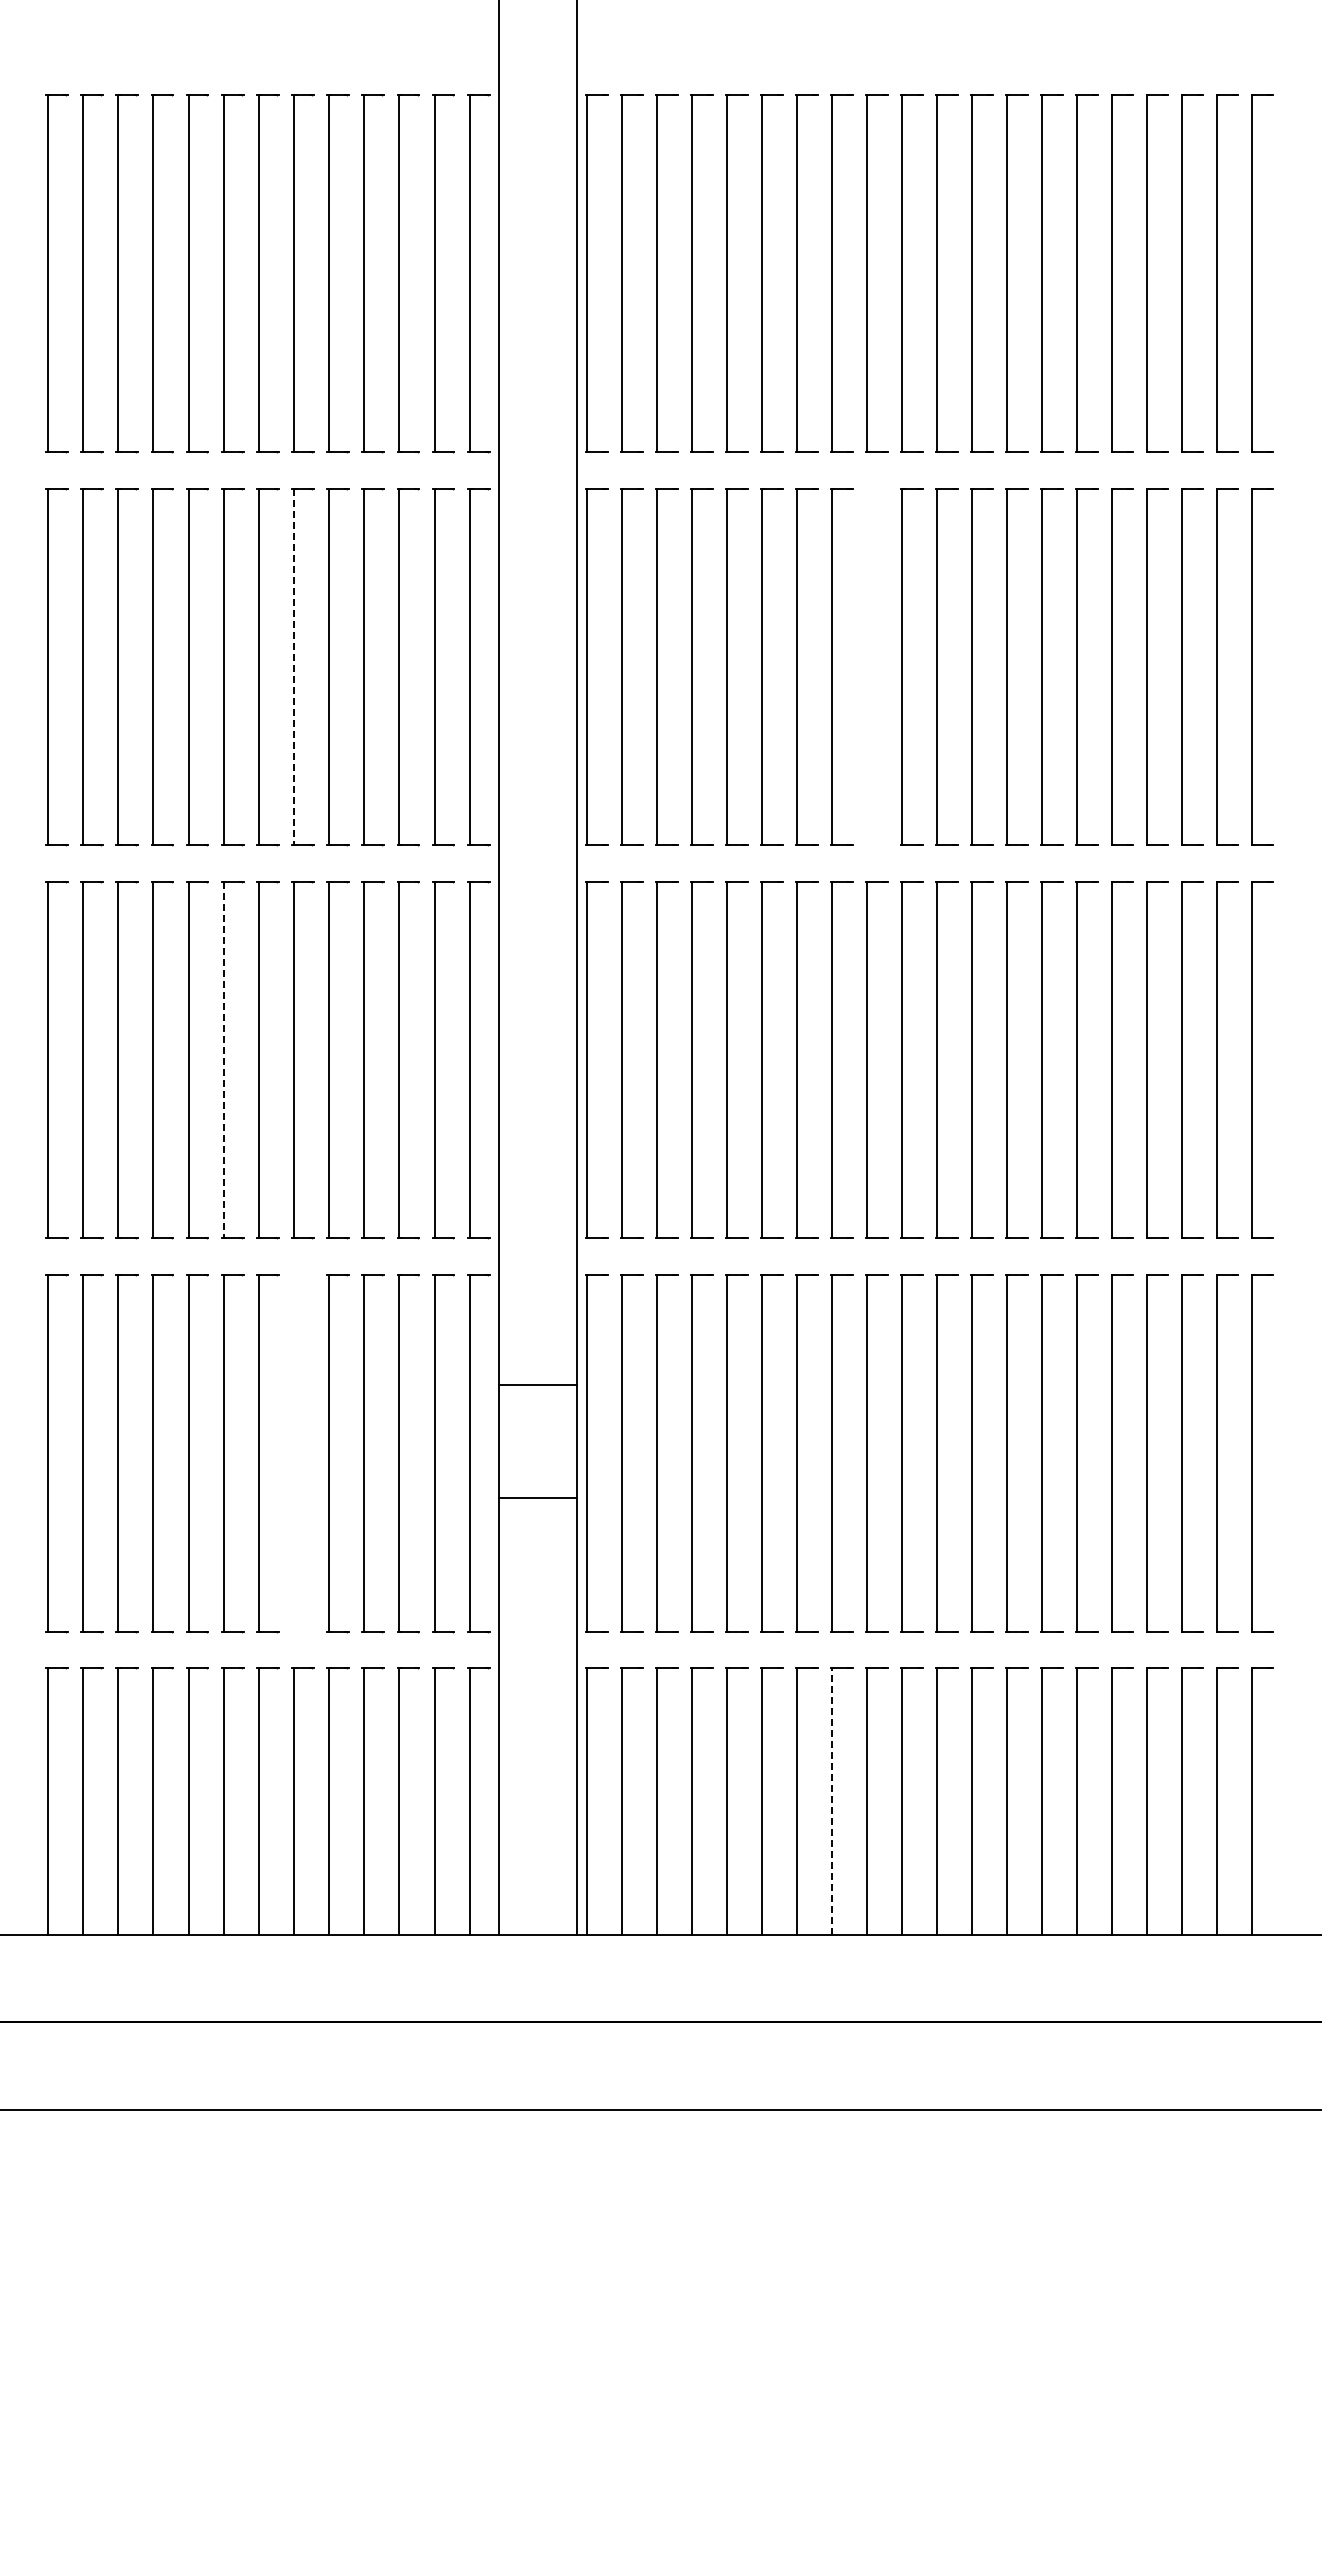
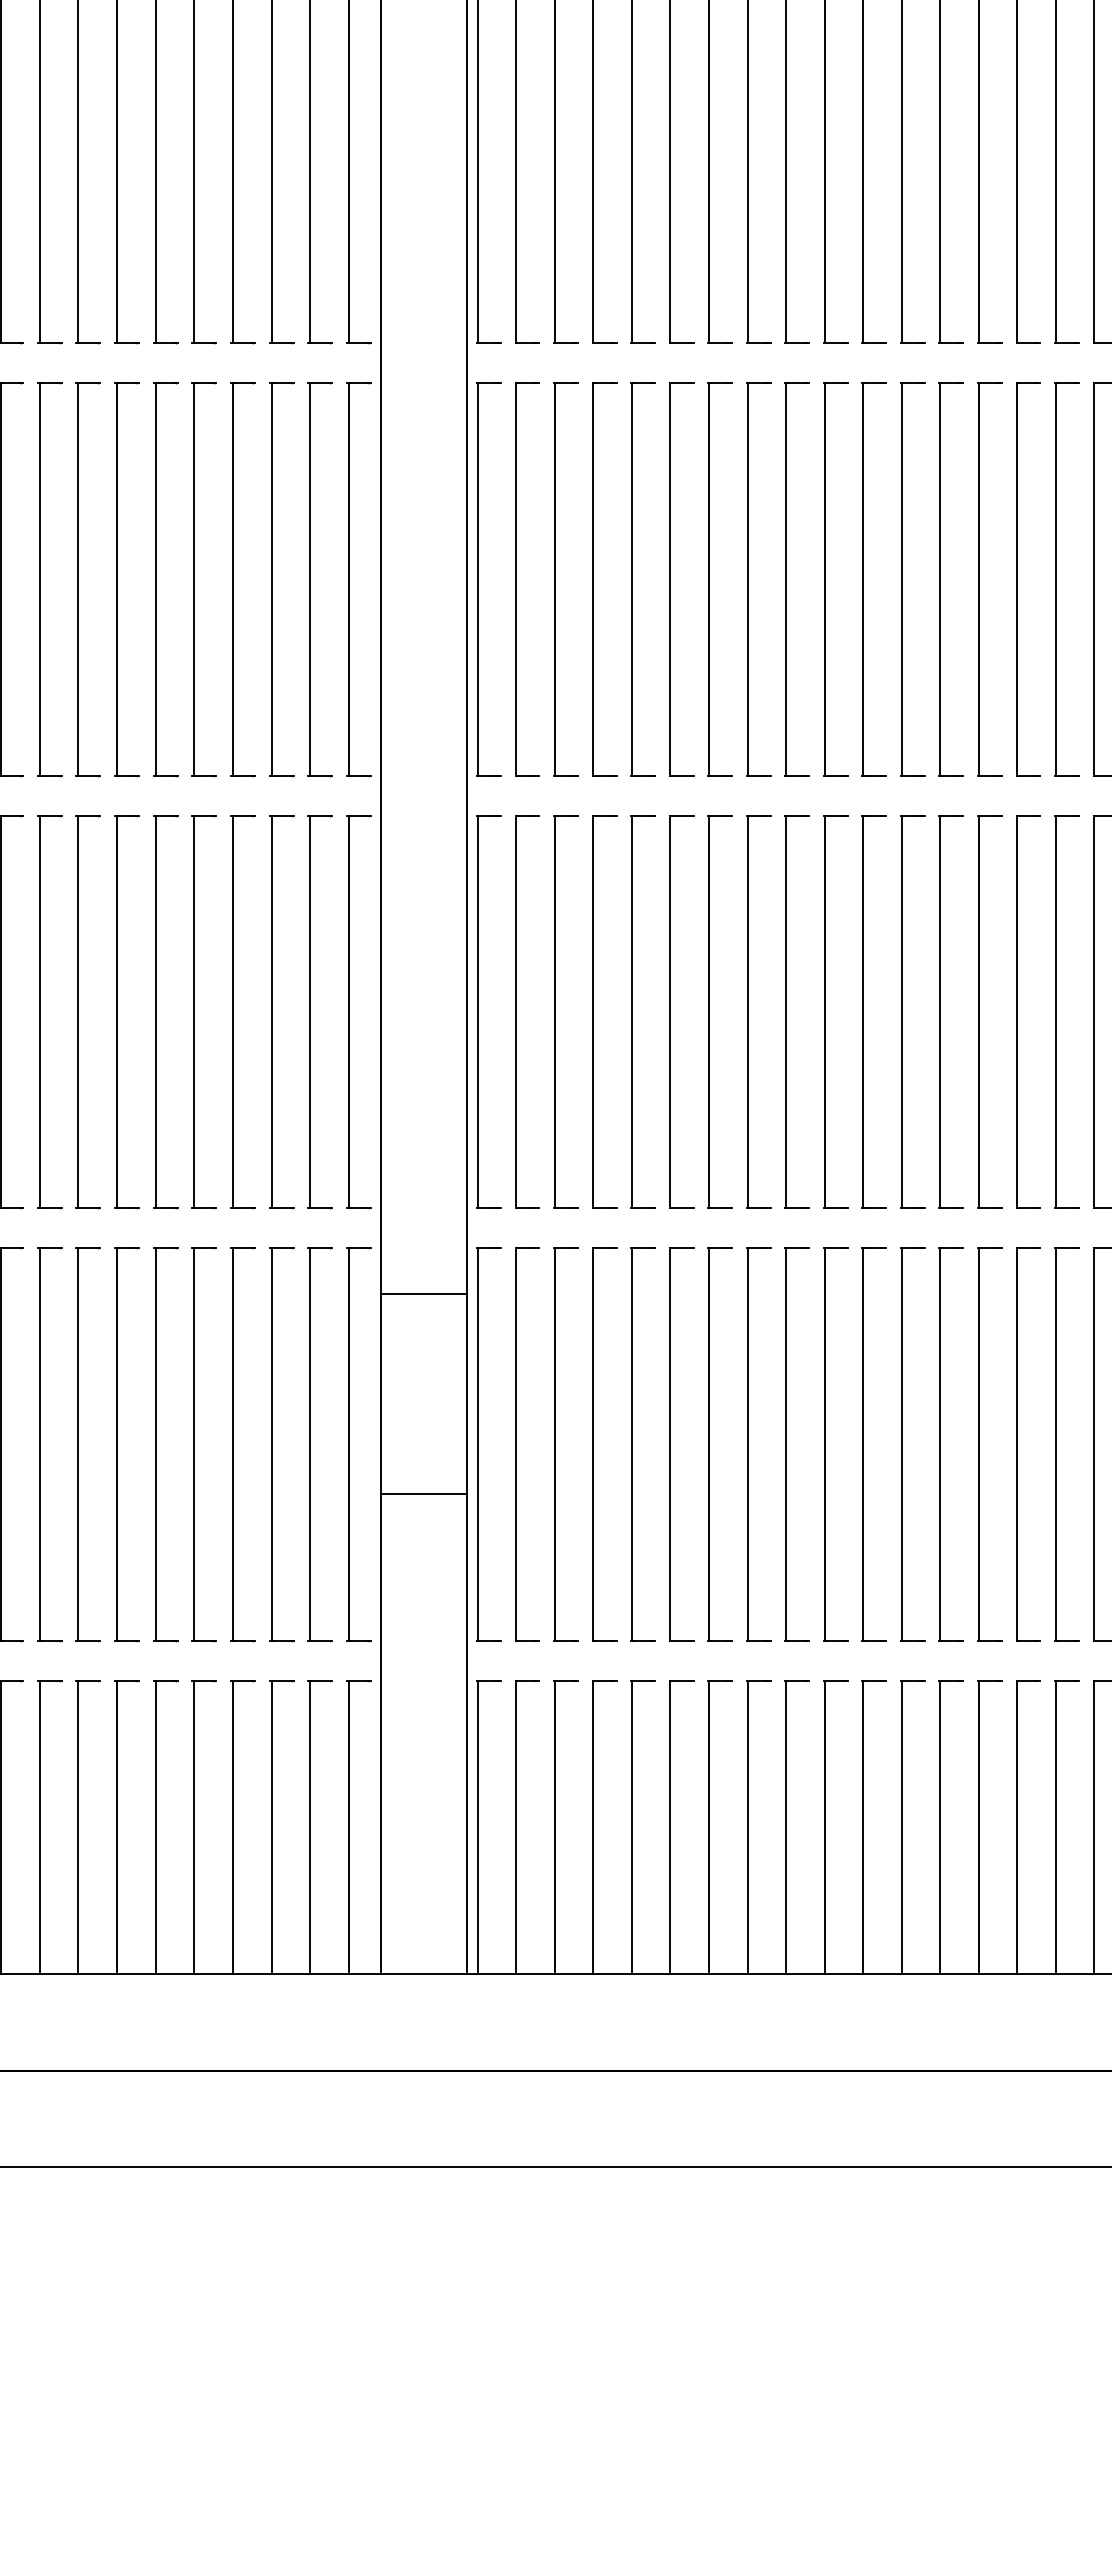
part: (867, 666) -> (786, 579), added
line: (293, 667) -> (155, 580), dashed -> solid
line: (223, 1060) -> (78, 1012), dashed -> solid
line: (537, 1384) -> (423, 1294), moved
part: (294, 1453) -> (156, 1444), added
line: (831, 1800) -> (747, 1826), dashed -> solid

